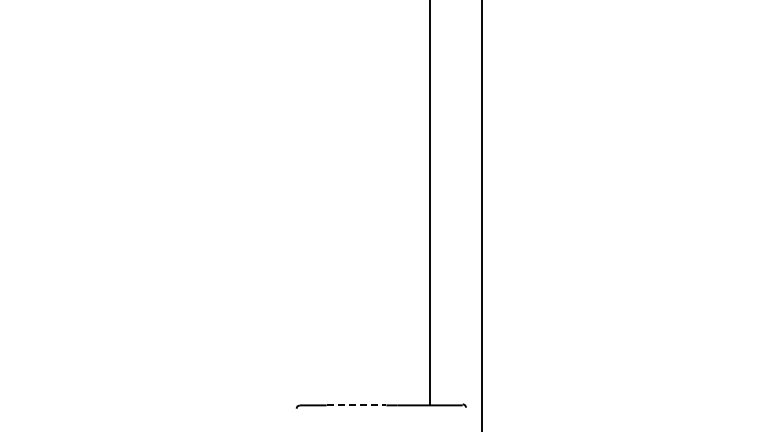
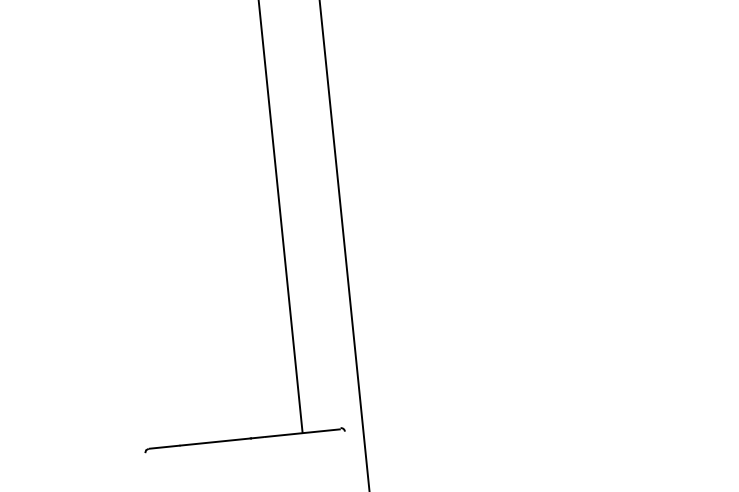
line: (356, 405) -> (215, 442), dashed -> solid

